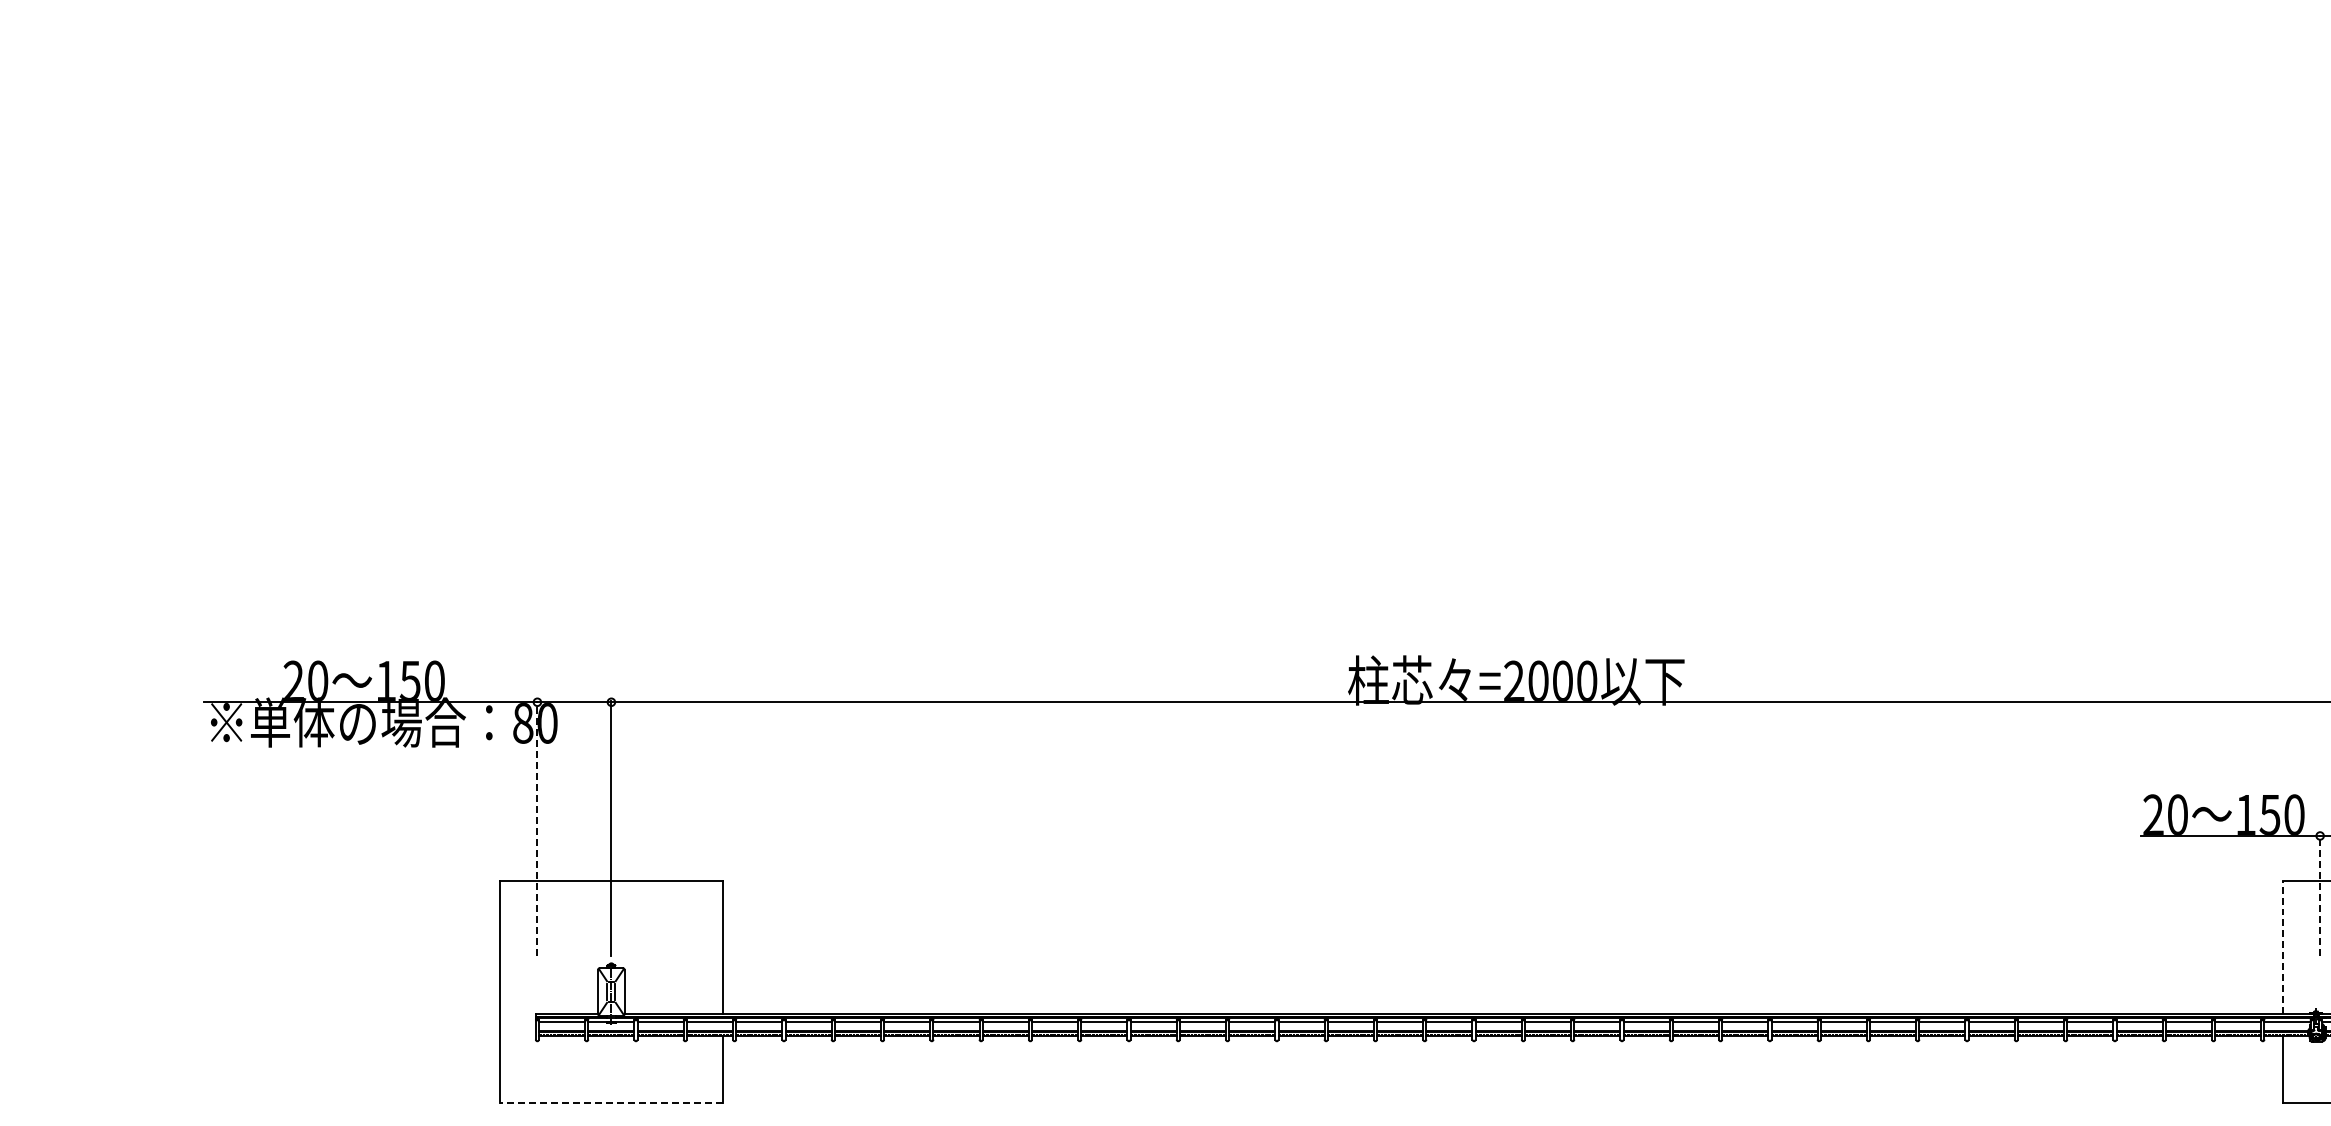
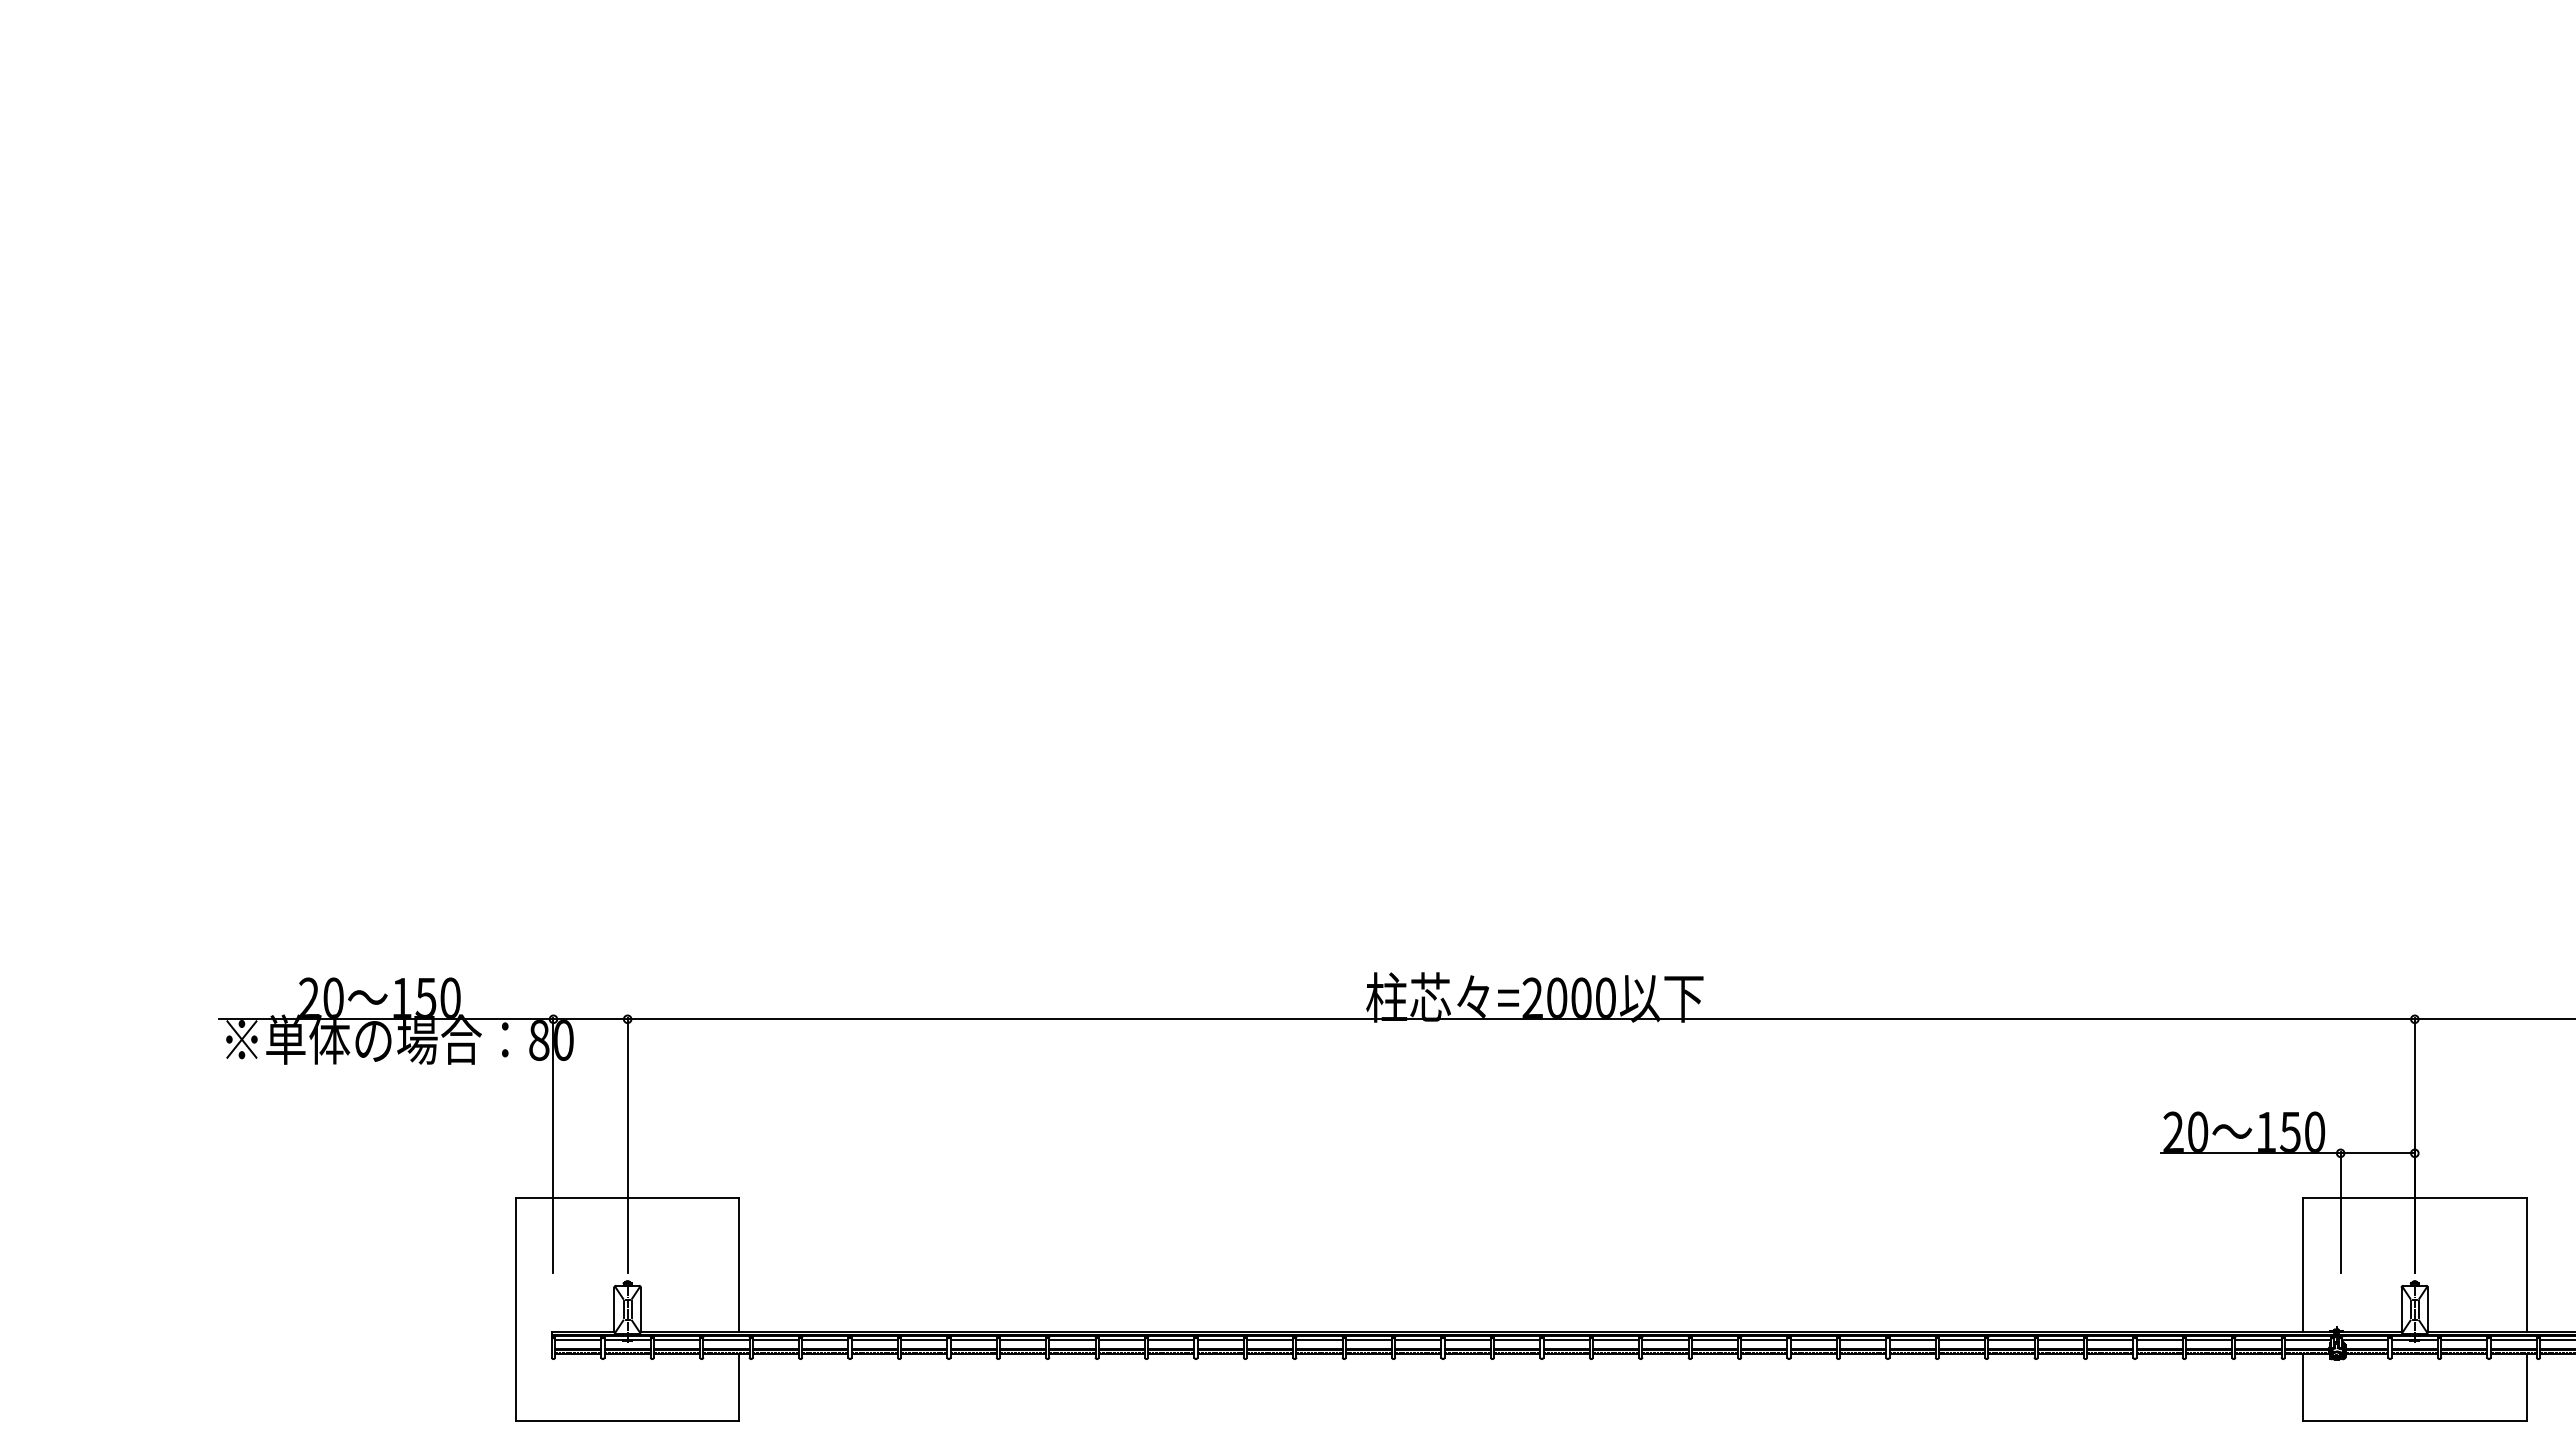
line: (537, 828) -> (553, 1145), dashed -> solid
line: (2319, 894) -> (2340, 1212), dashed -> solid
line: (2283, 946) -> (2303, 1264), dashed -> solid
line: (611, 1103) -> (627, 1421), dashed -> solid

